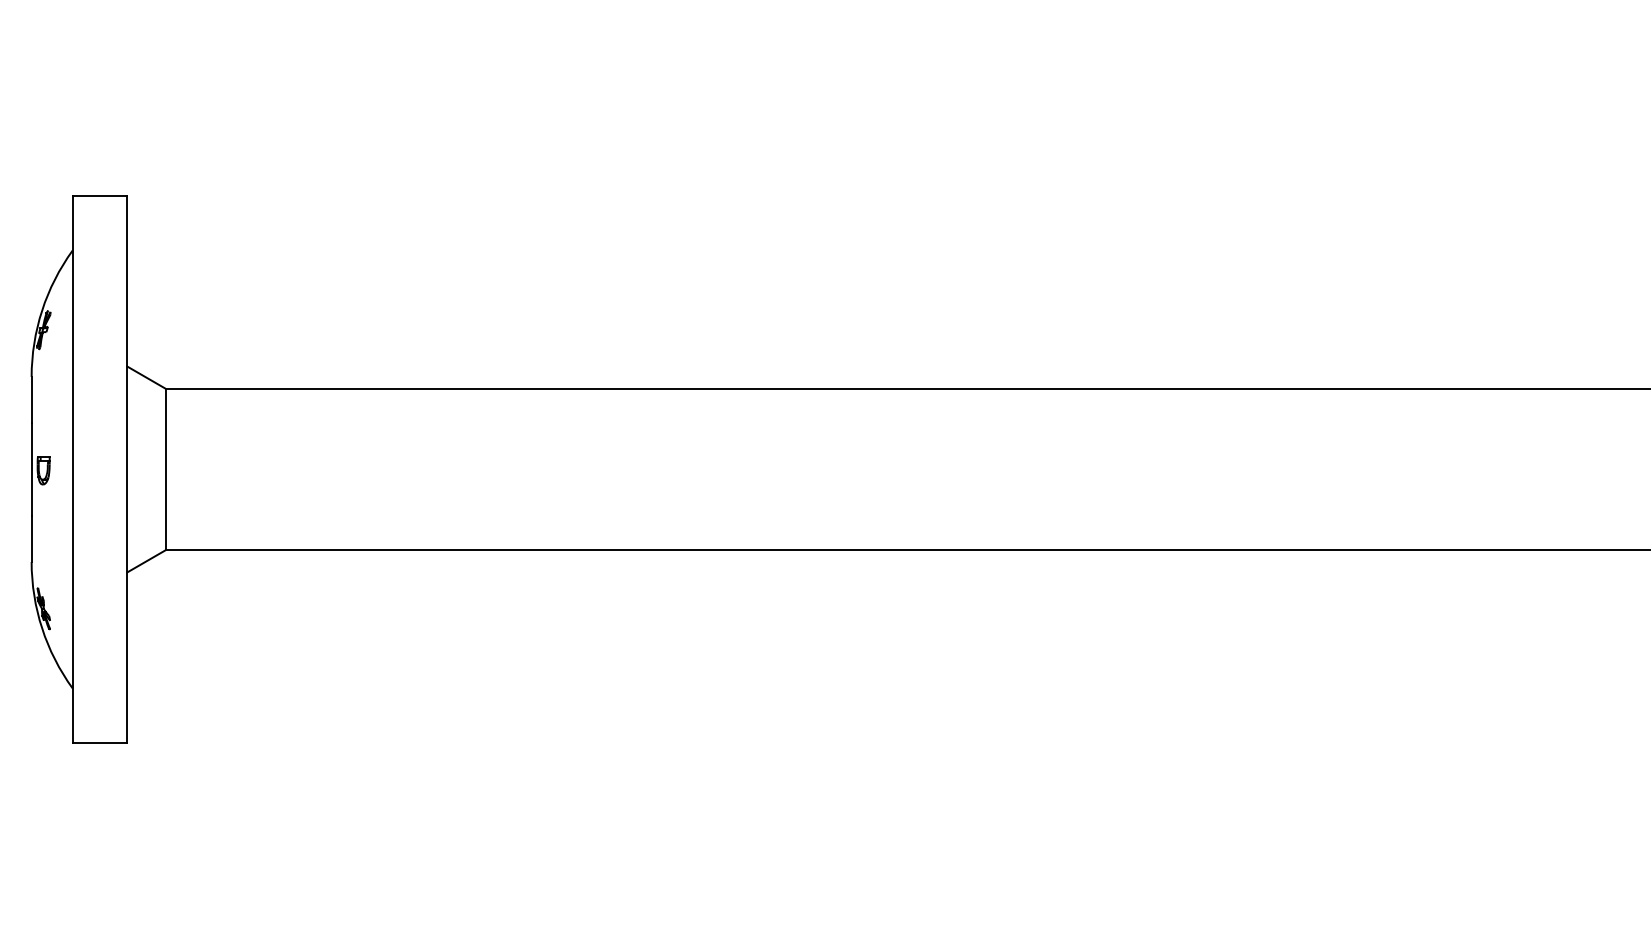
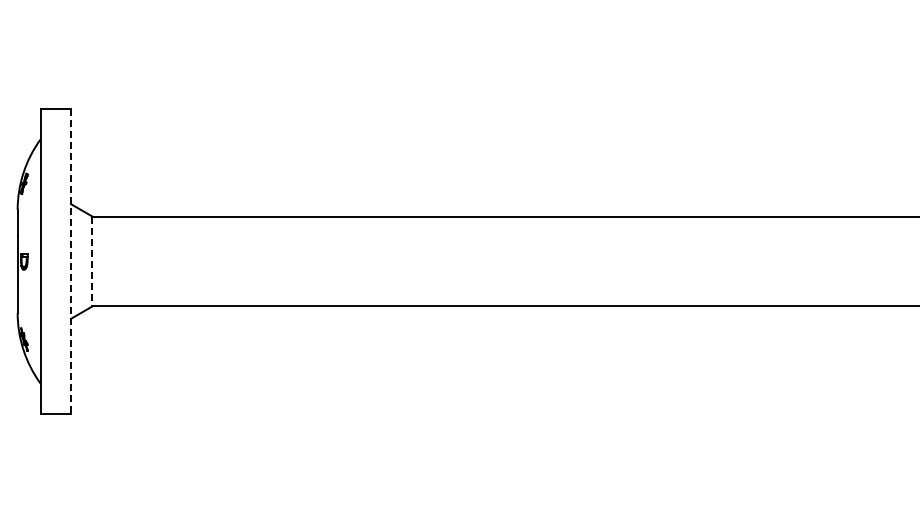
line: (128, 469) -> (71, 261), solid -> dashed
line: (165, 469) -> (92, 261), solid -> dashed

